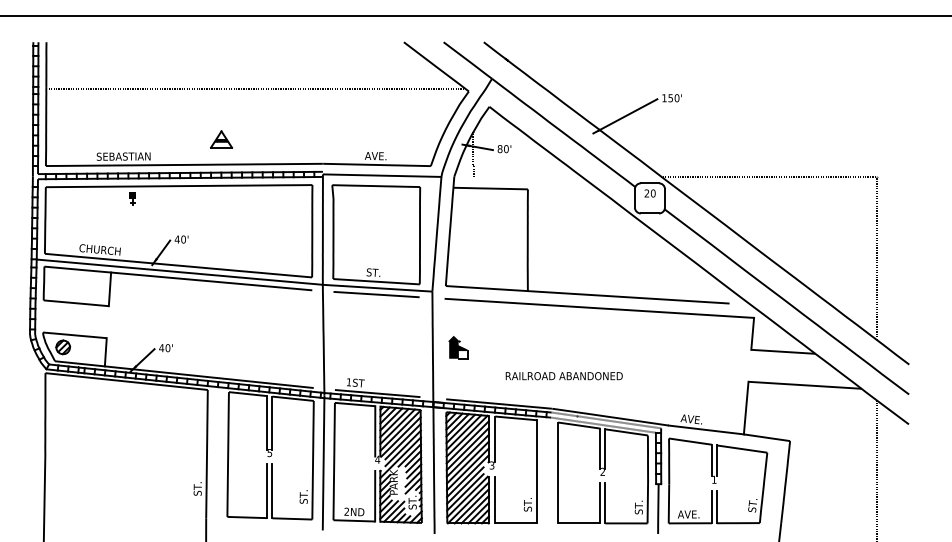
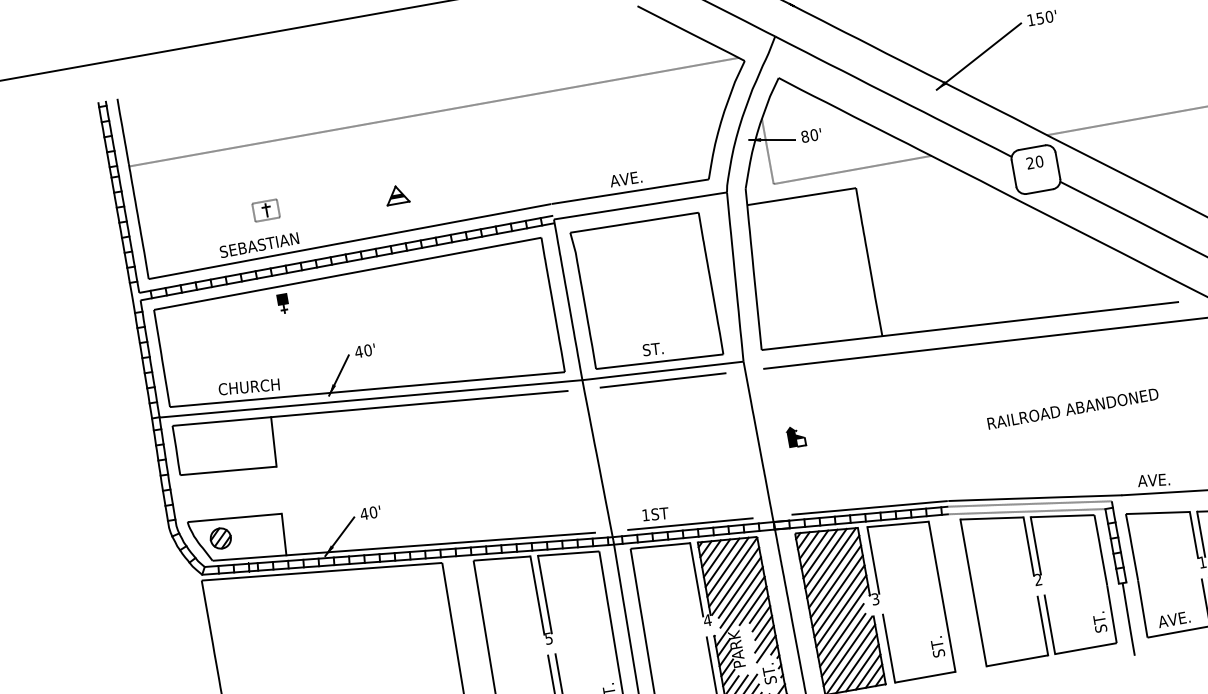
part: (132, 134) -> (266, 210), added
part: (220, 139) -> (395, 195), size x0.71
line: (527, 176) -> (852, 169), added
part: (458, 347) -> (796, 436), size x0.62
text: (563, 376) -> (1072, 409), moved

